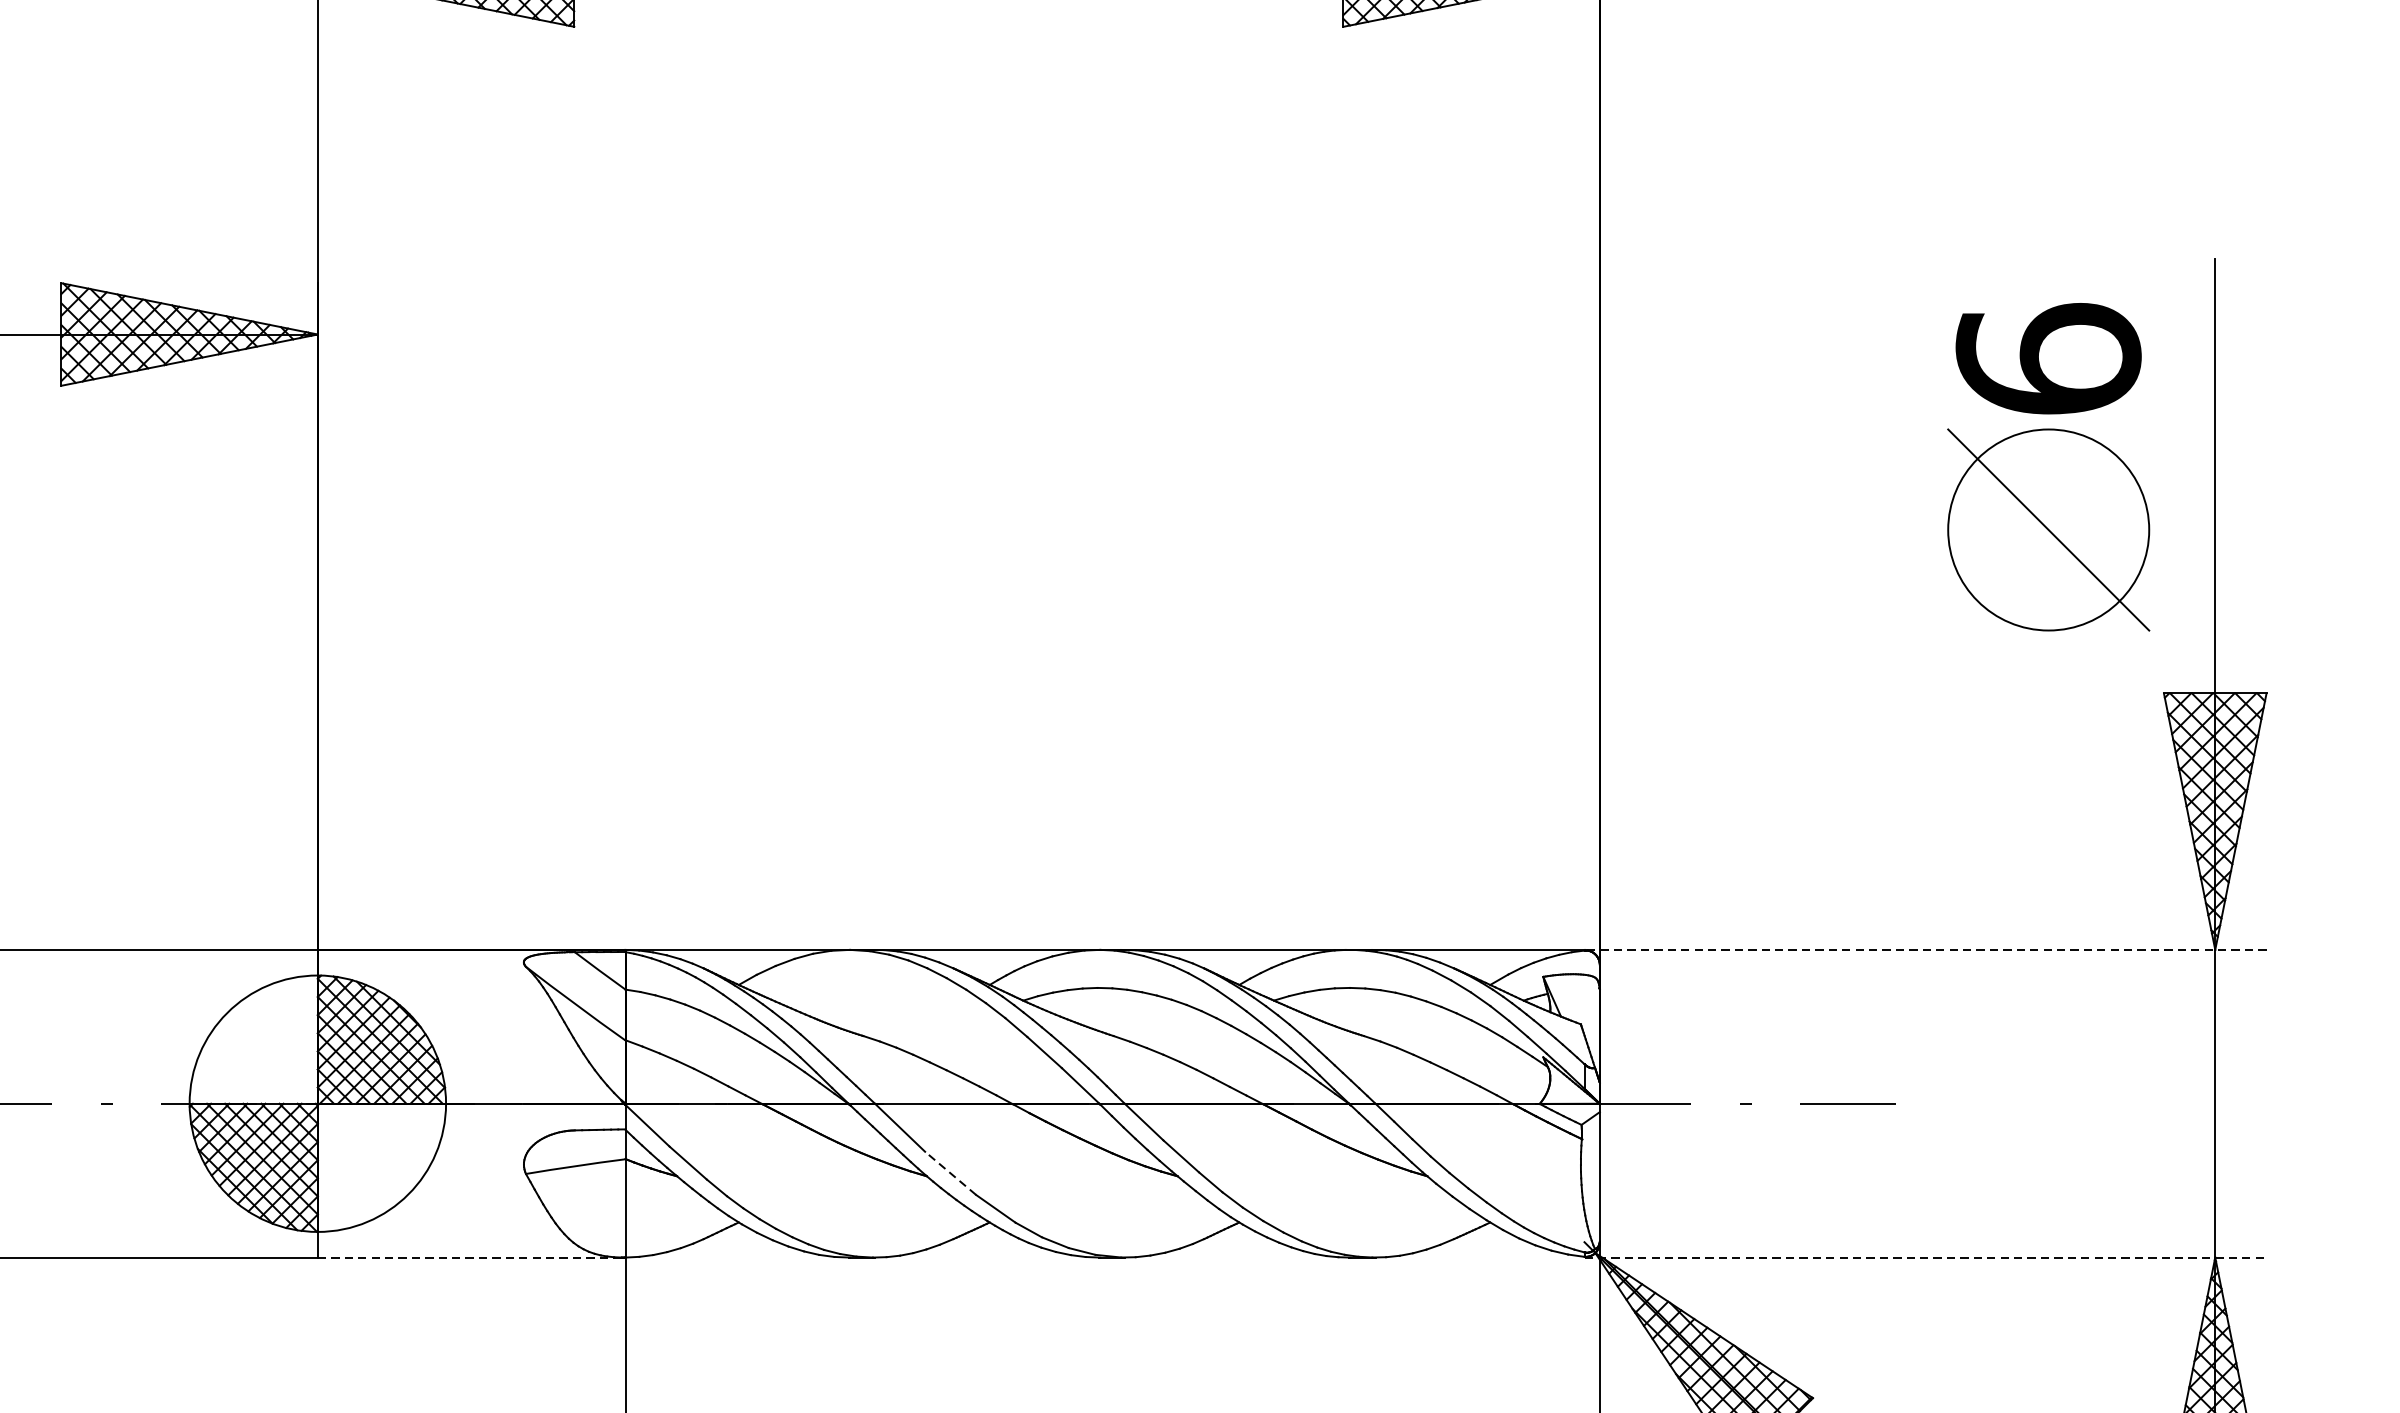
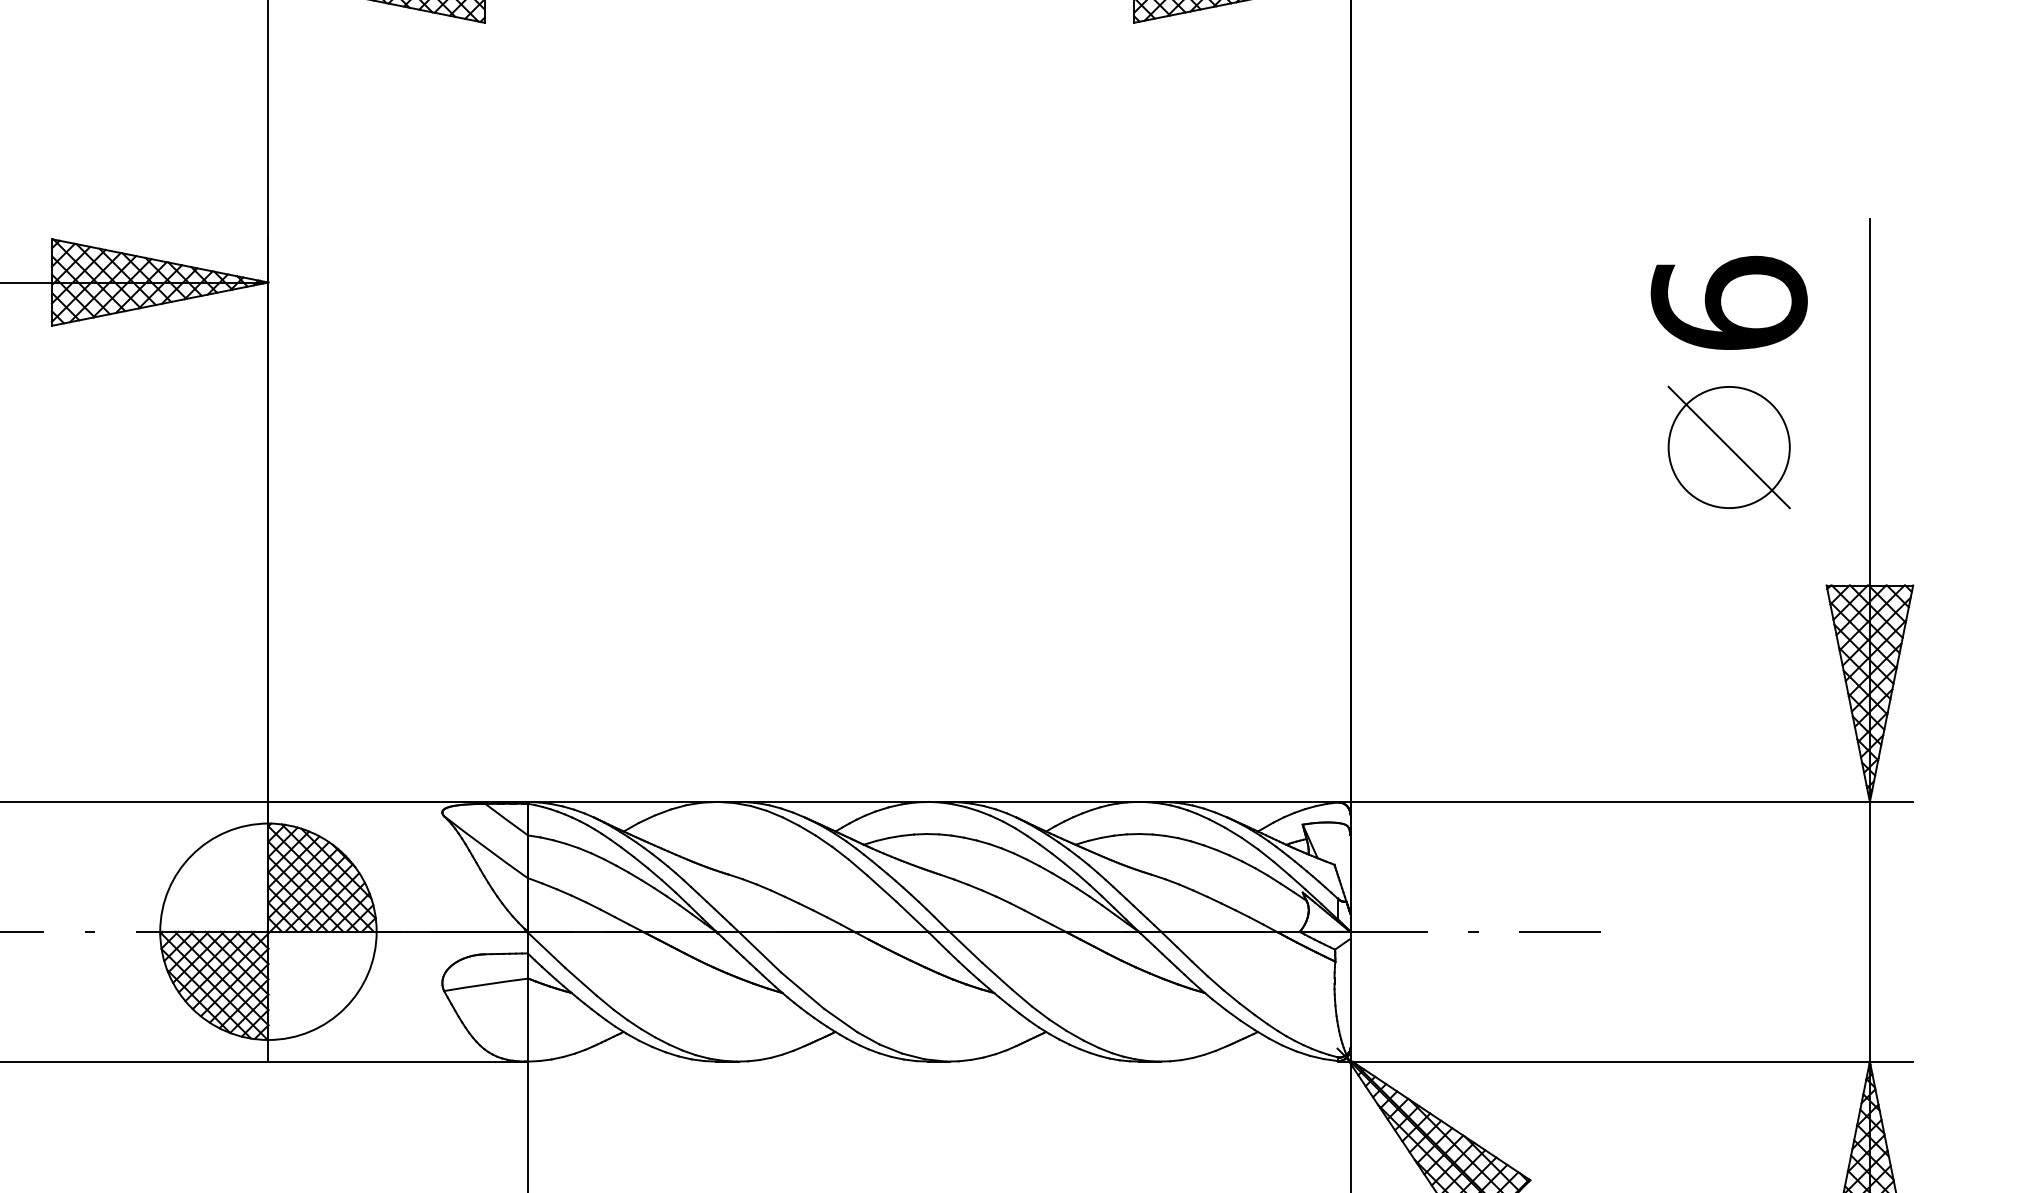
part: (2047, 529) -> (1728, 447), size x0.71
line: (1925, 949) -> (1625, 801), dashed -> solid
line: (950, 1173) -> (802, 990), dashed -> solid
line: (471, 1257) -> (398, 1061), dashed -> solid
line: (1925, 1257) -> (1625, 1061), dashed -> solid

